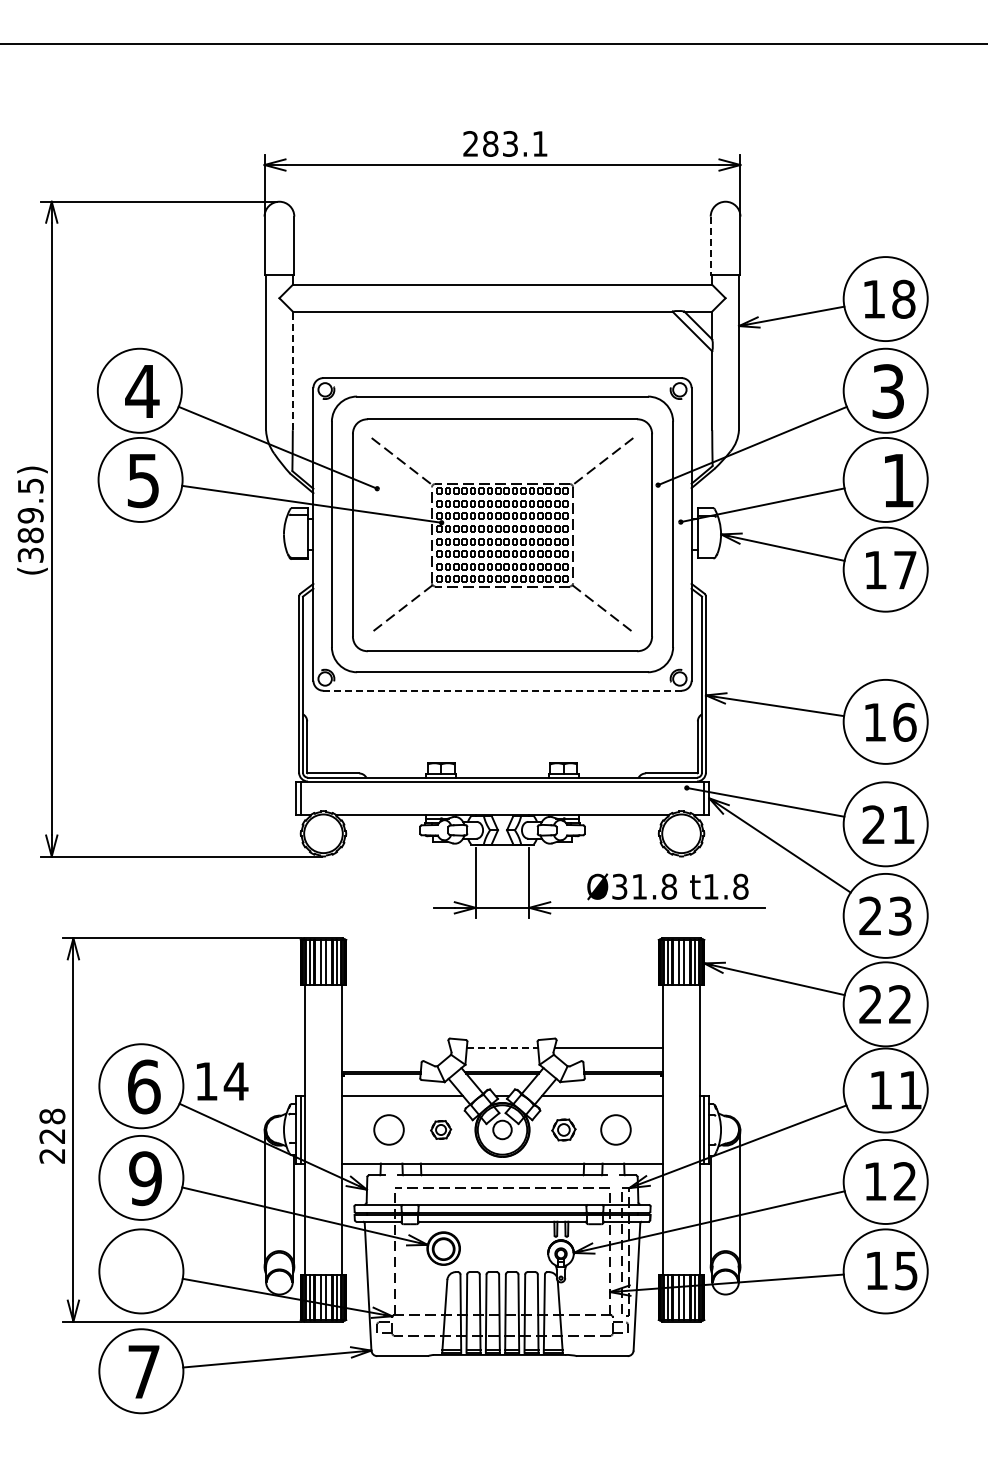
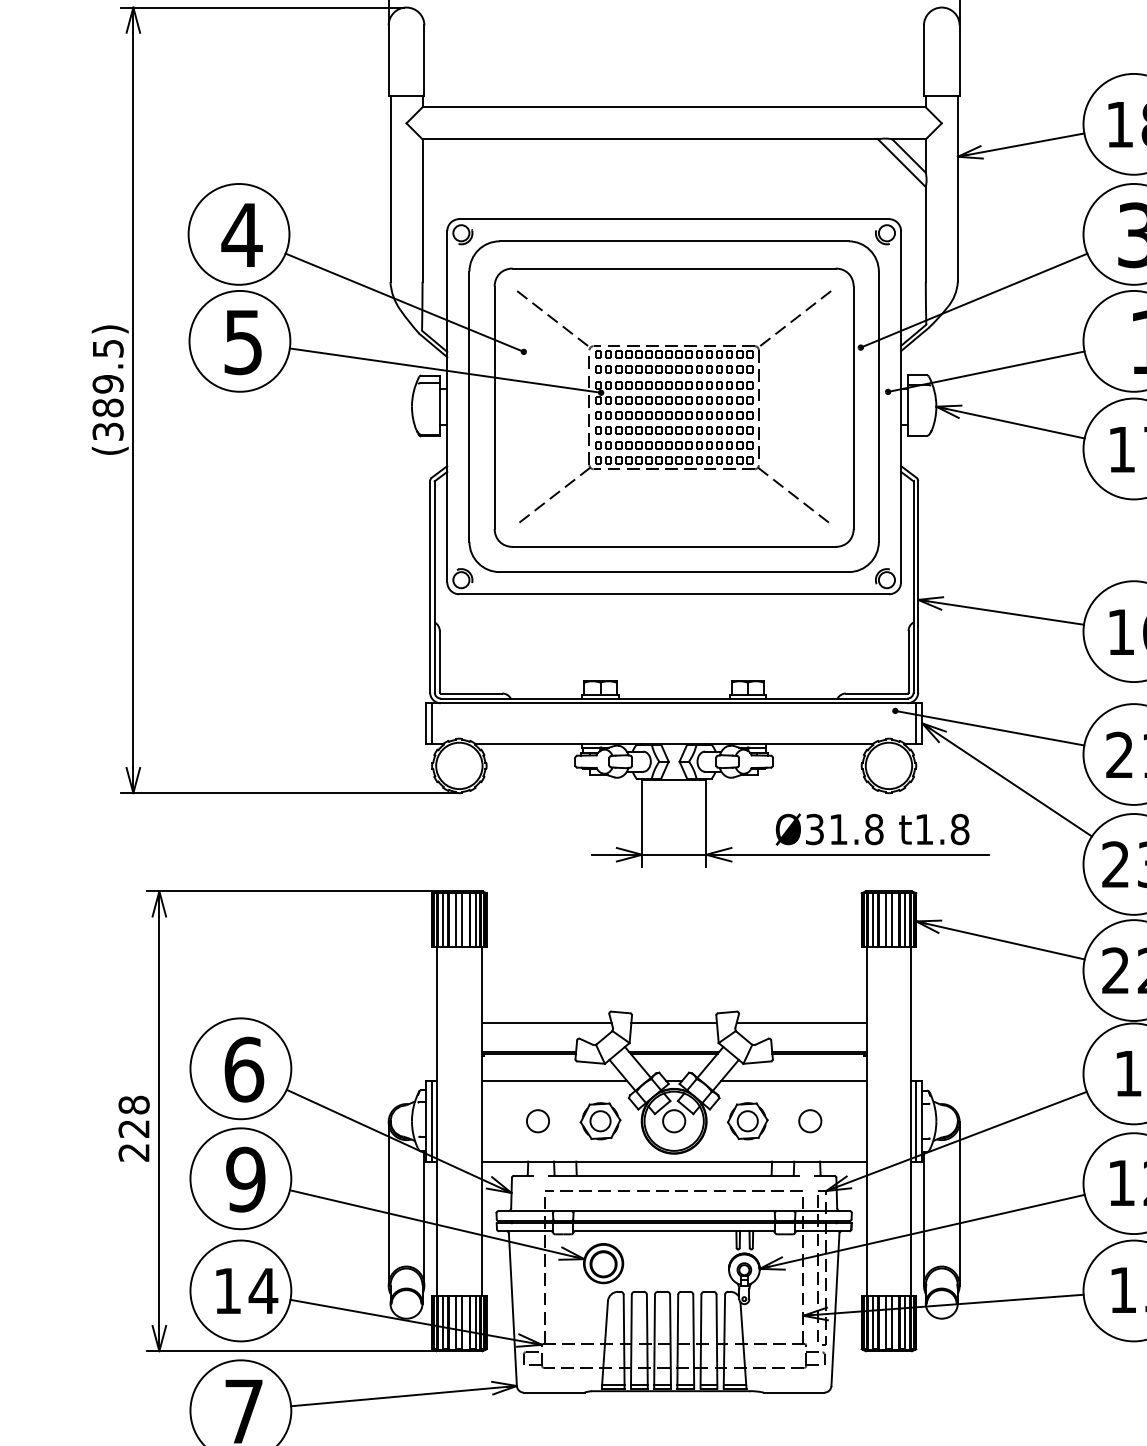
line: (710, 246) -> (923, 61), dashed -> solid
line: (292, 370) -> (422, 210), dashed -> solid
line: (503, 690) -> (675, 593), dashed -> solid
line: (396, 1048) -> (546, 1023), added
line: (502, 1048) -> (674, 1023), dashed -> solid
text: (222, 1081) -> (247, 1291), moved
circle: (388, 1129) -> (537, 1120), size x0.62
part: (440, 1129) -> (599, 1120), size x1.67
part: (563, 1129) -> (747, 1120), size x1.43
circle: (615, 1129) -> (809, 1120), size x0.62

